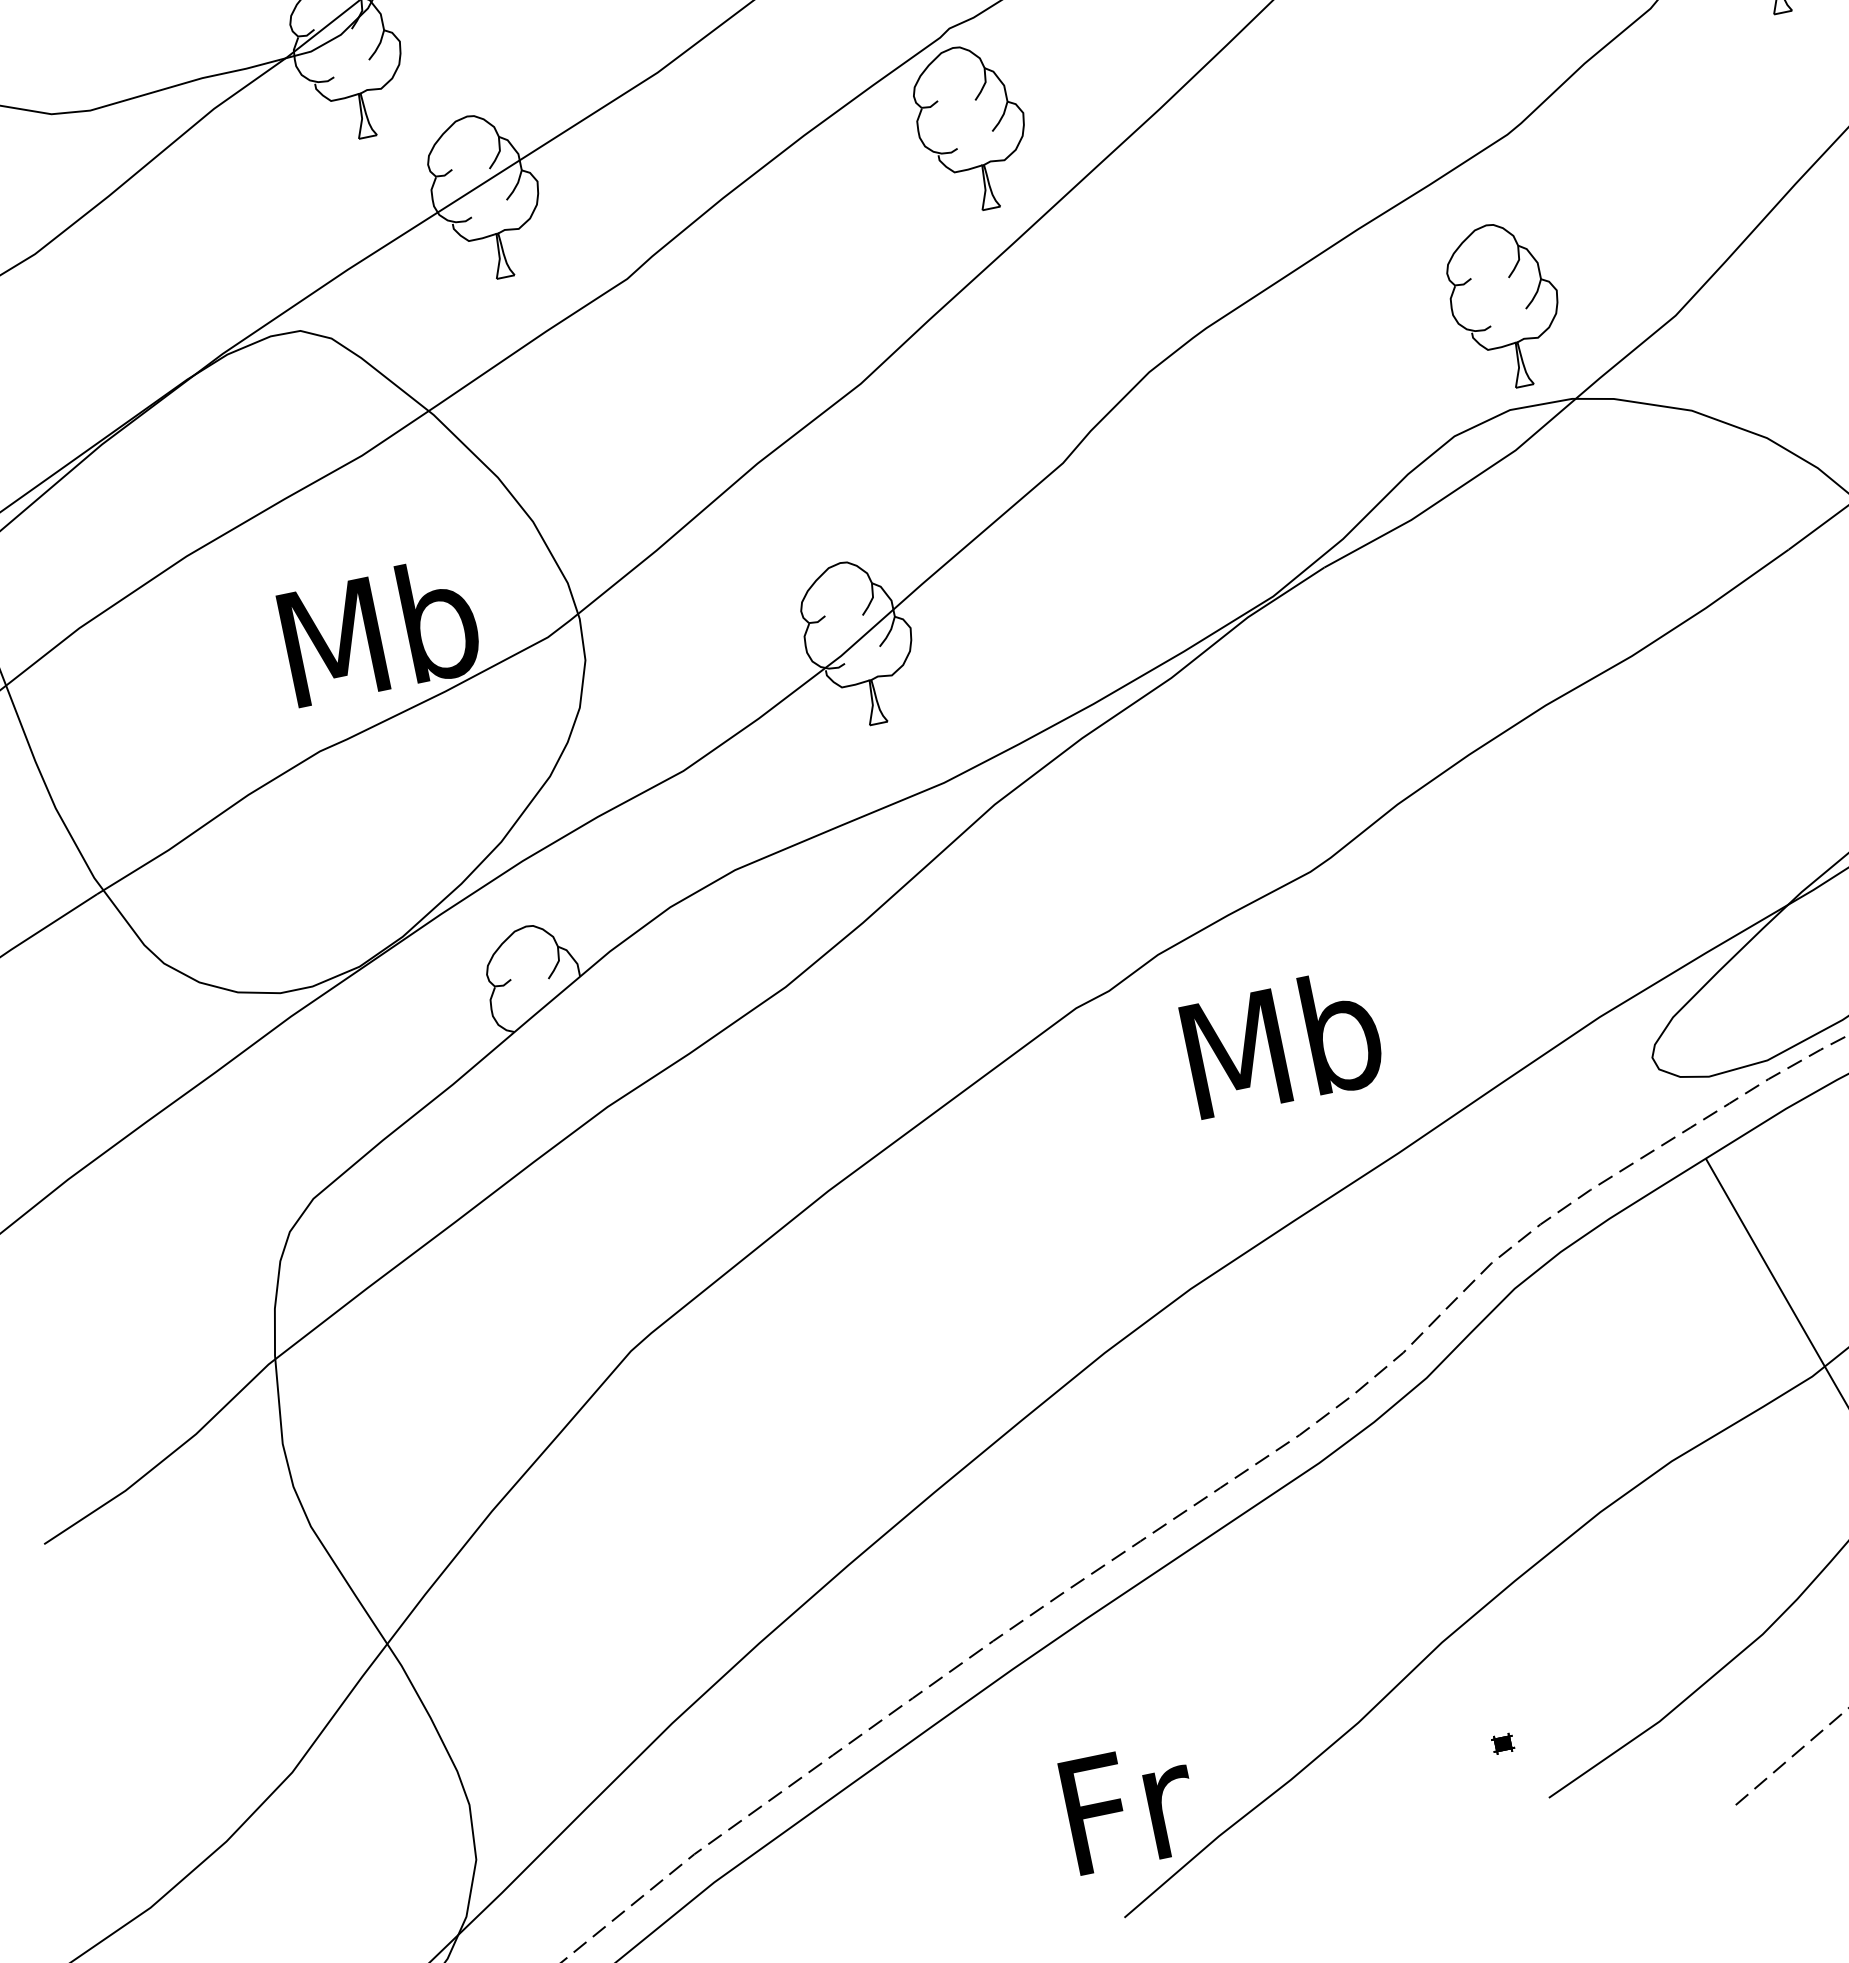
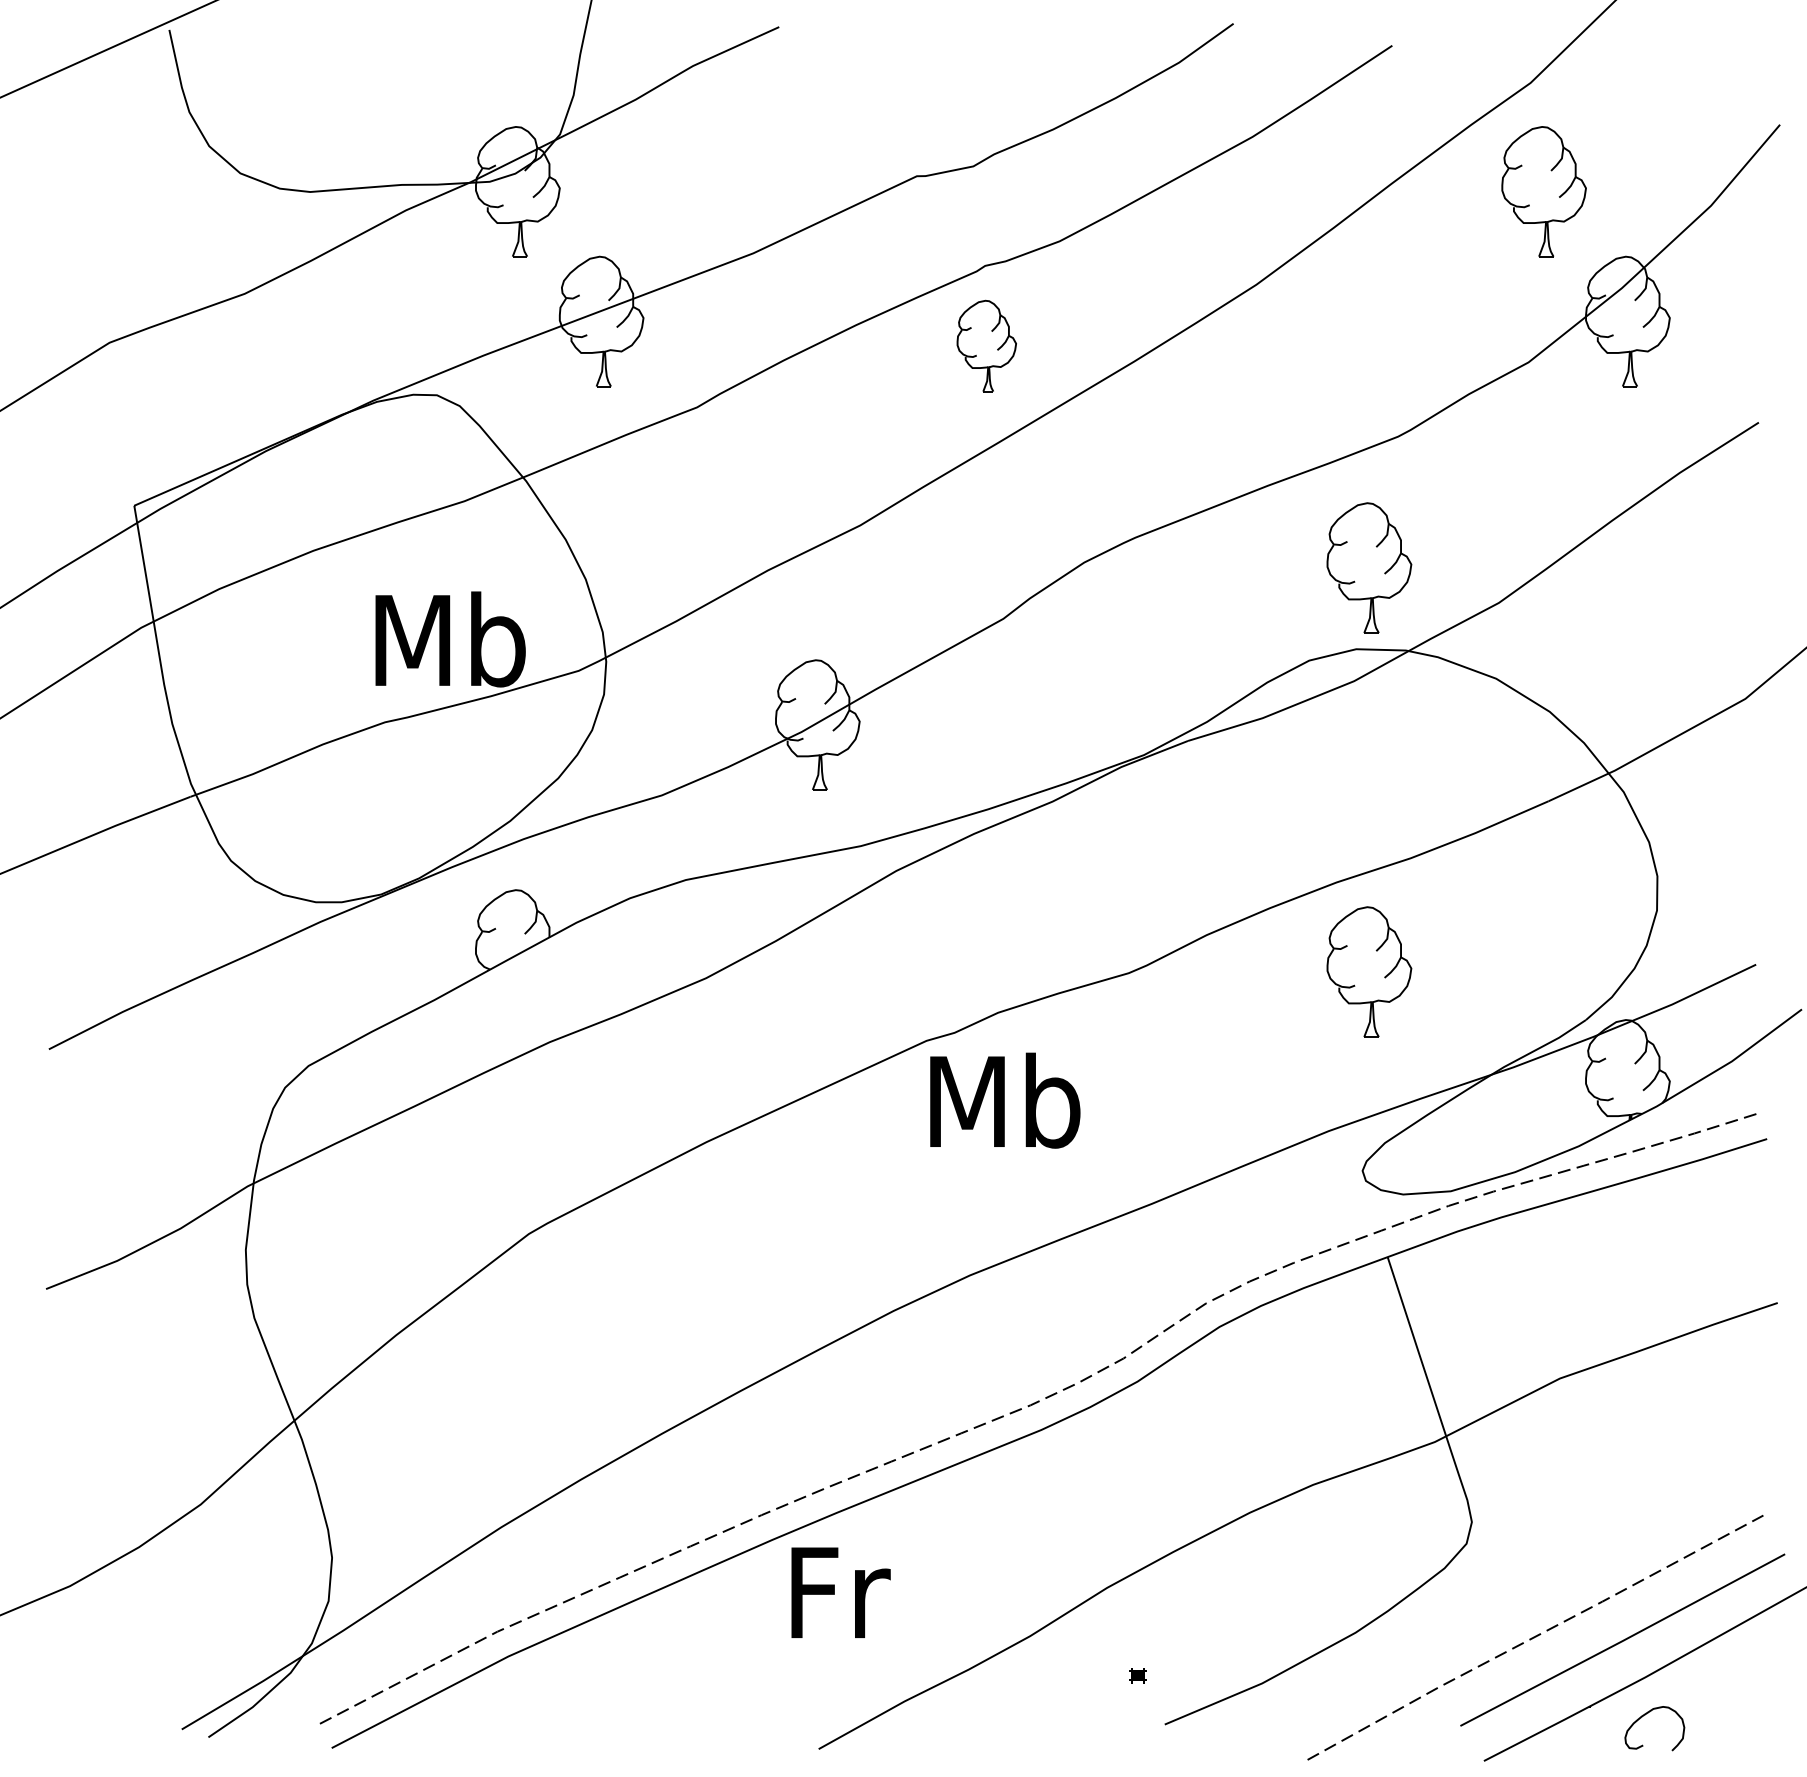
part: (971, 127) -> (986, 345), size x0.7
part: (1609, 807) -> (1369, 971), added
text: (1283, 1042) -> (1005, 1100), moved
text: (1129, 1806) -> (840, 1592), moved

